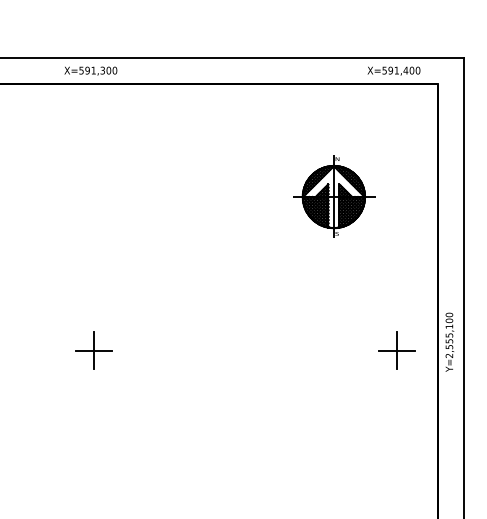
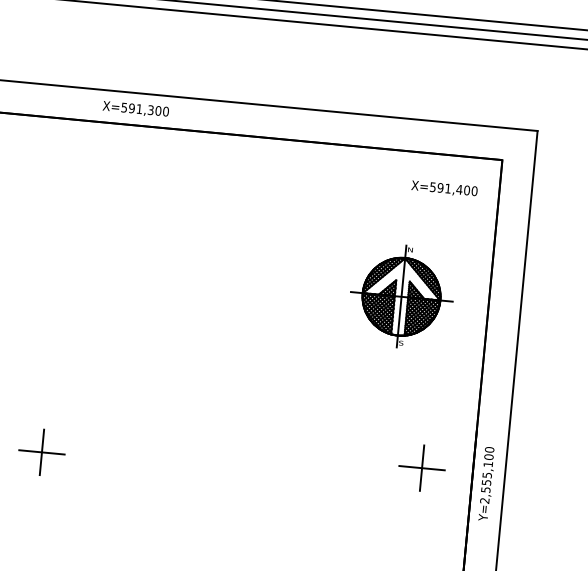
text: (90, 70) -> (135, 108), moved
text: (393, 70) -> (444, 188), moved
part: (334, 196) -> (402, 296), moved
part: (396, 350) -> (421, 467), moved

